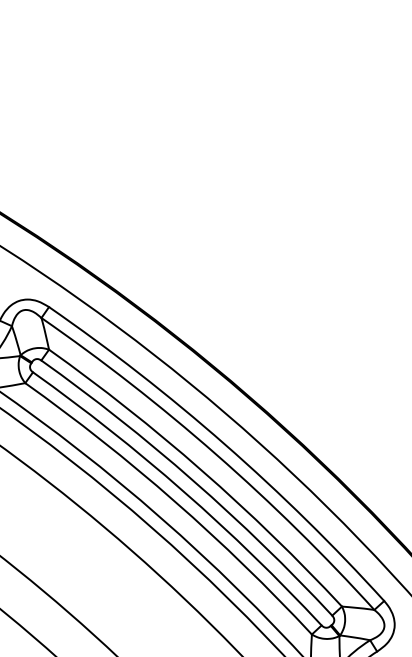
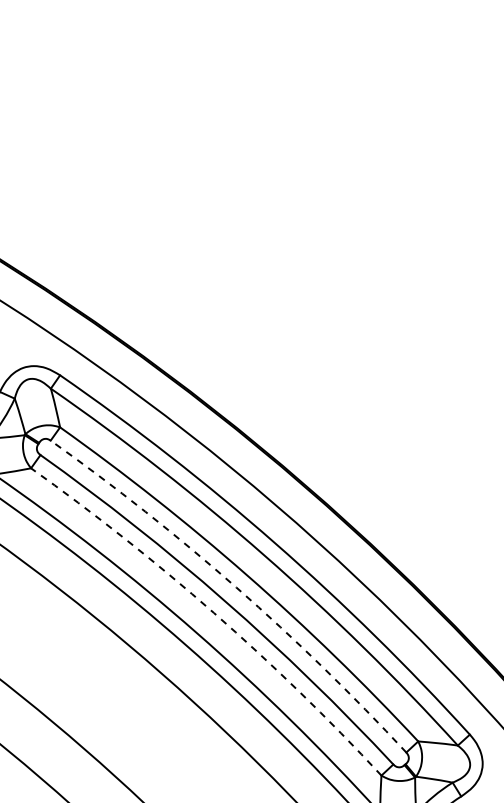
arc: (193, 480) -> (236, 587), solid -> dashed
arc: (175, 501) -> (214, 613), solid -> dashed

